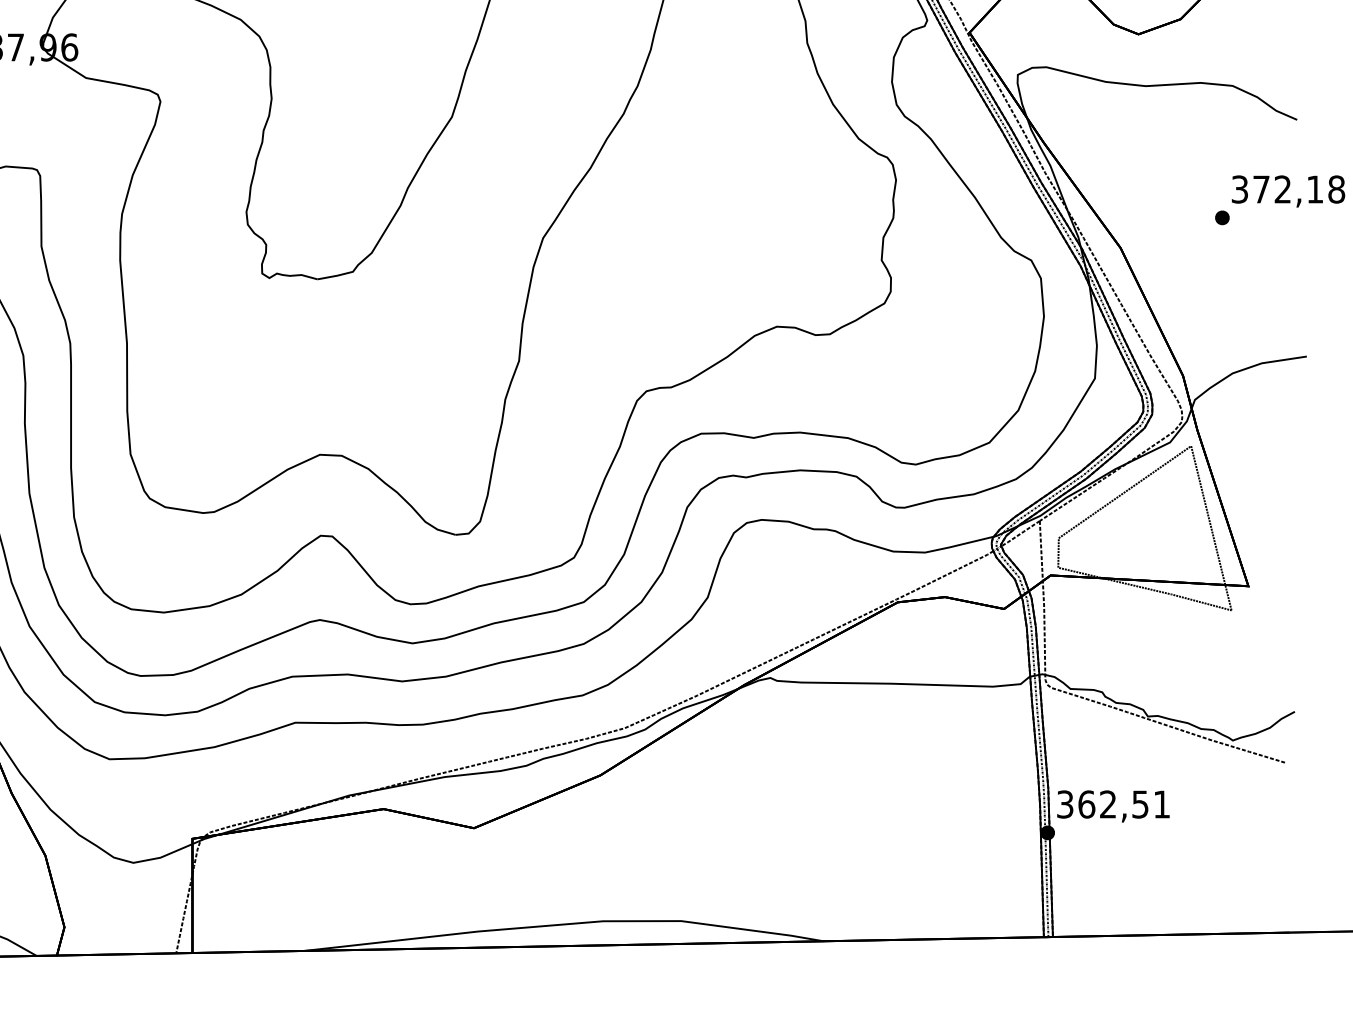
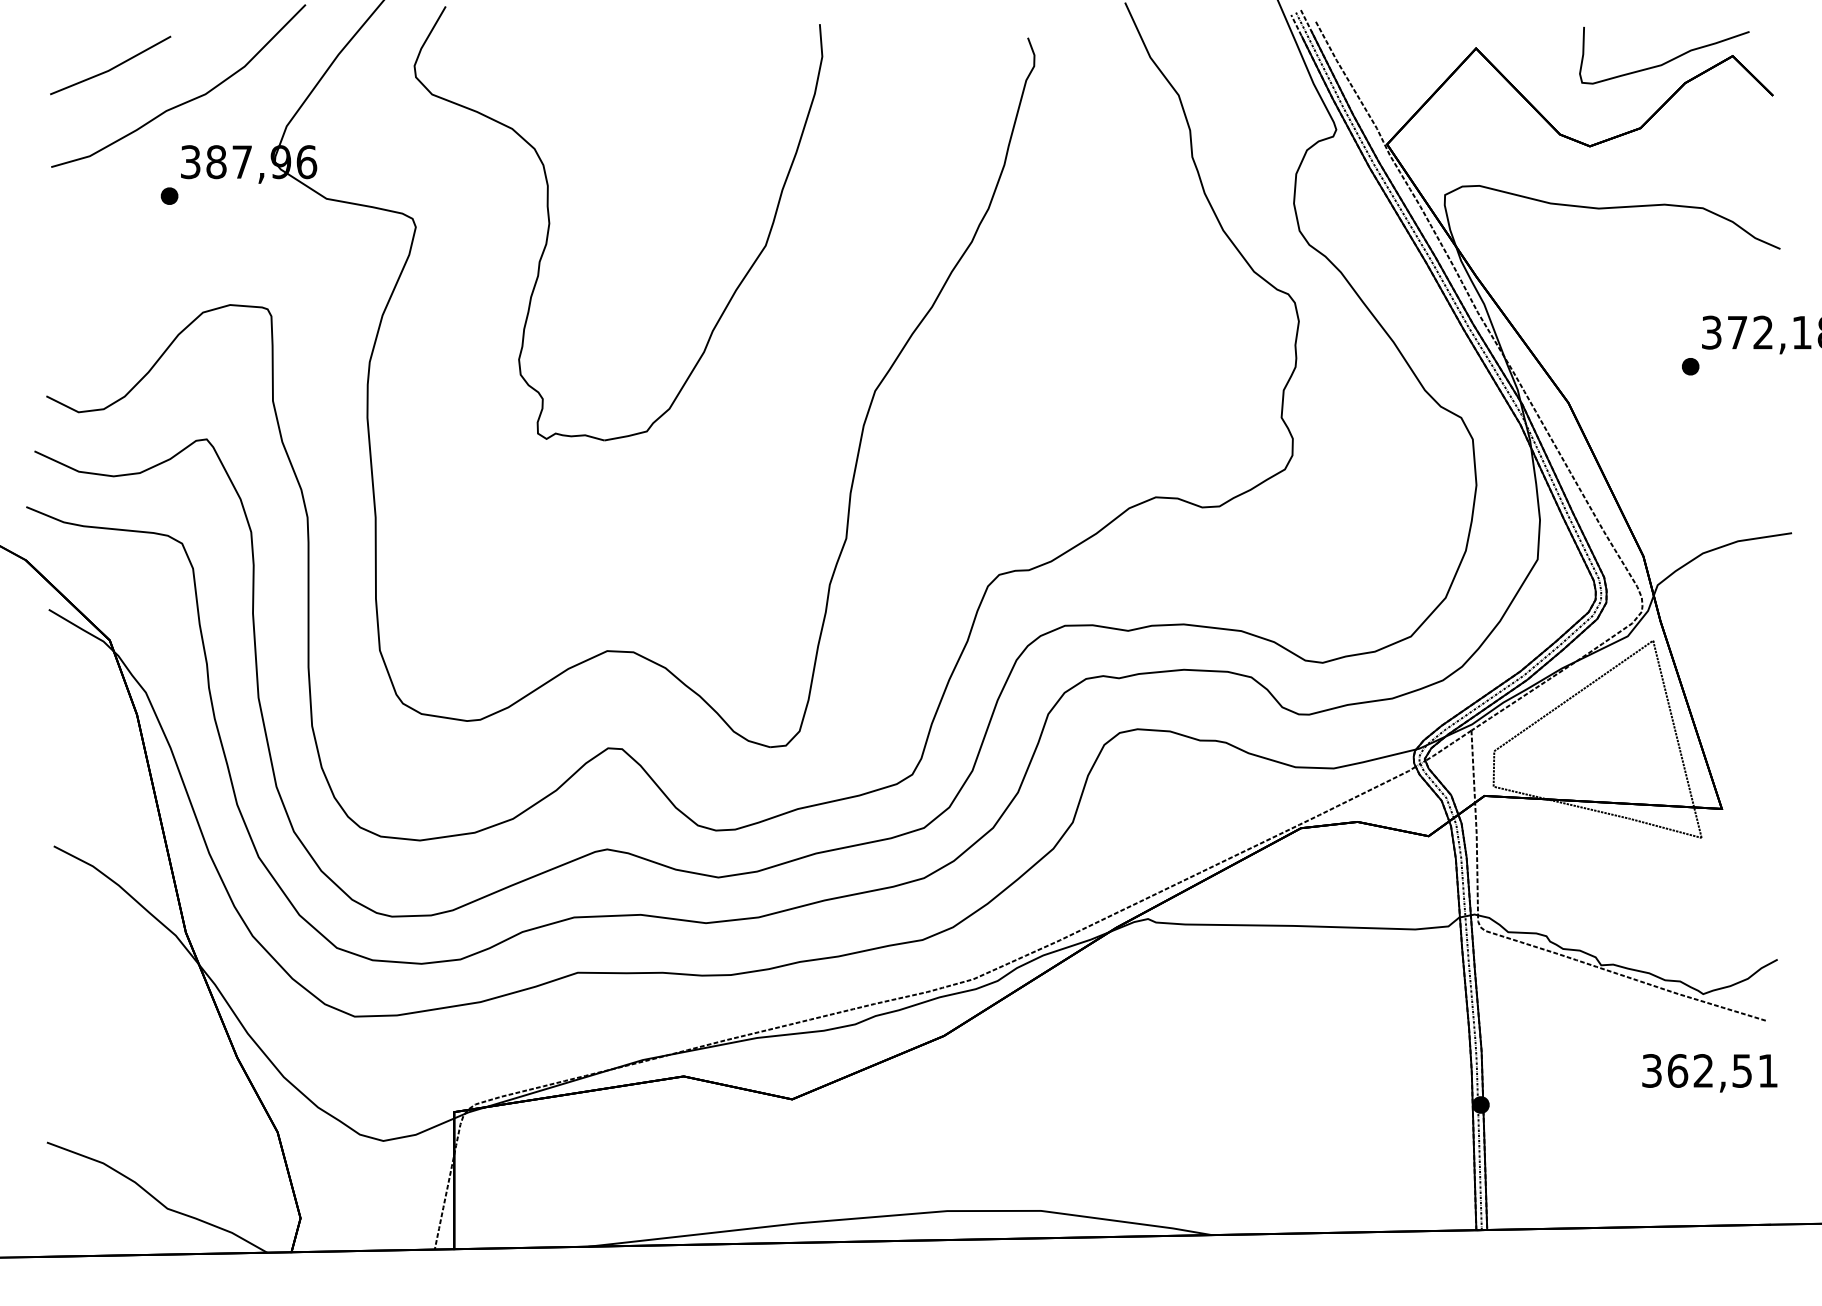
text: (1113, 806) -> (1709, 1073), moved

